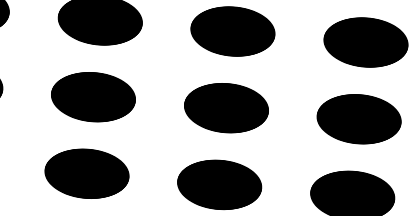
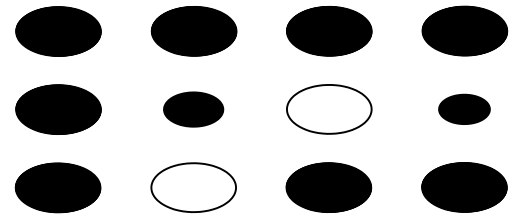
part: (93, 97) -> (193, 109), size x0.7
hatch: (225, 107) -> (328, 108), removed
part: (359, 119) -> (464, 109), size x0.6
hatch: (86, 173) -> (193, 187), removed

